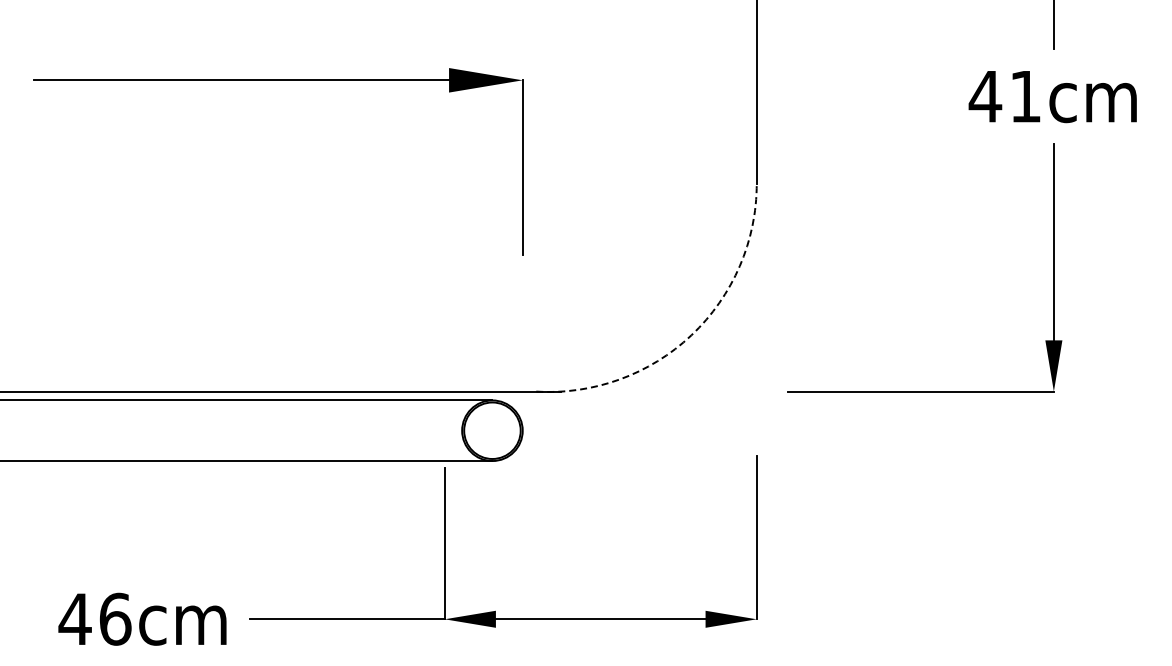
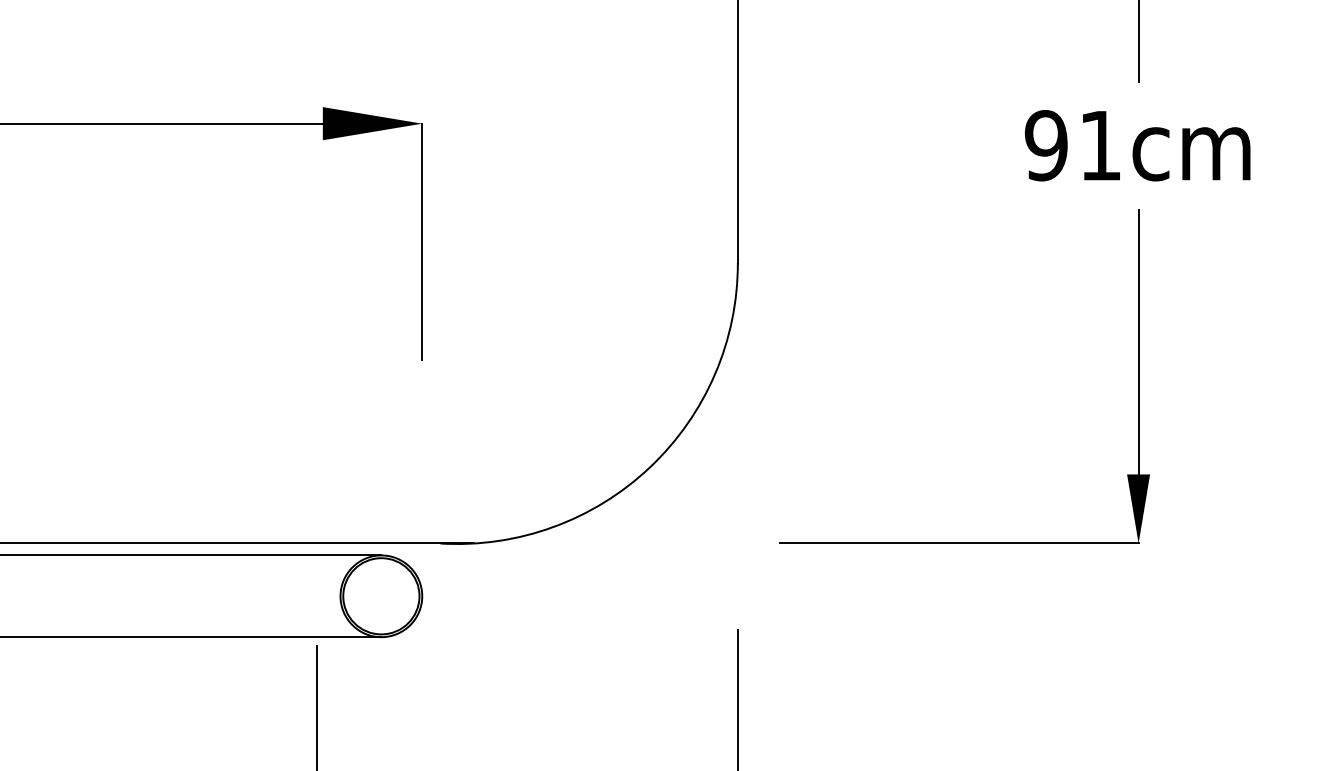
text: (985, 96) -> (1046, 145), 41cm -> 91cm
arc: (691, 335) -> (649, 467), dashed -> solid

